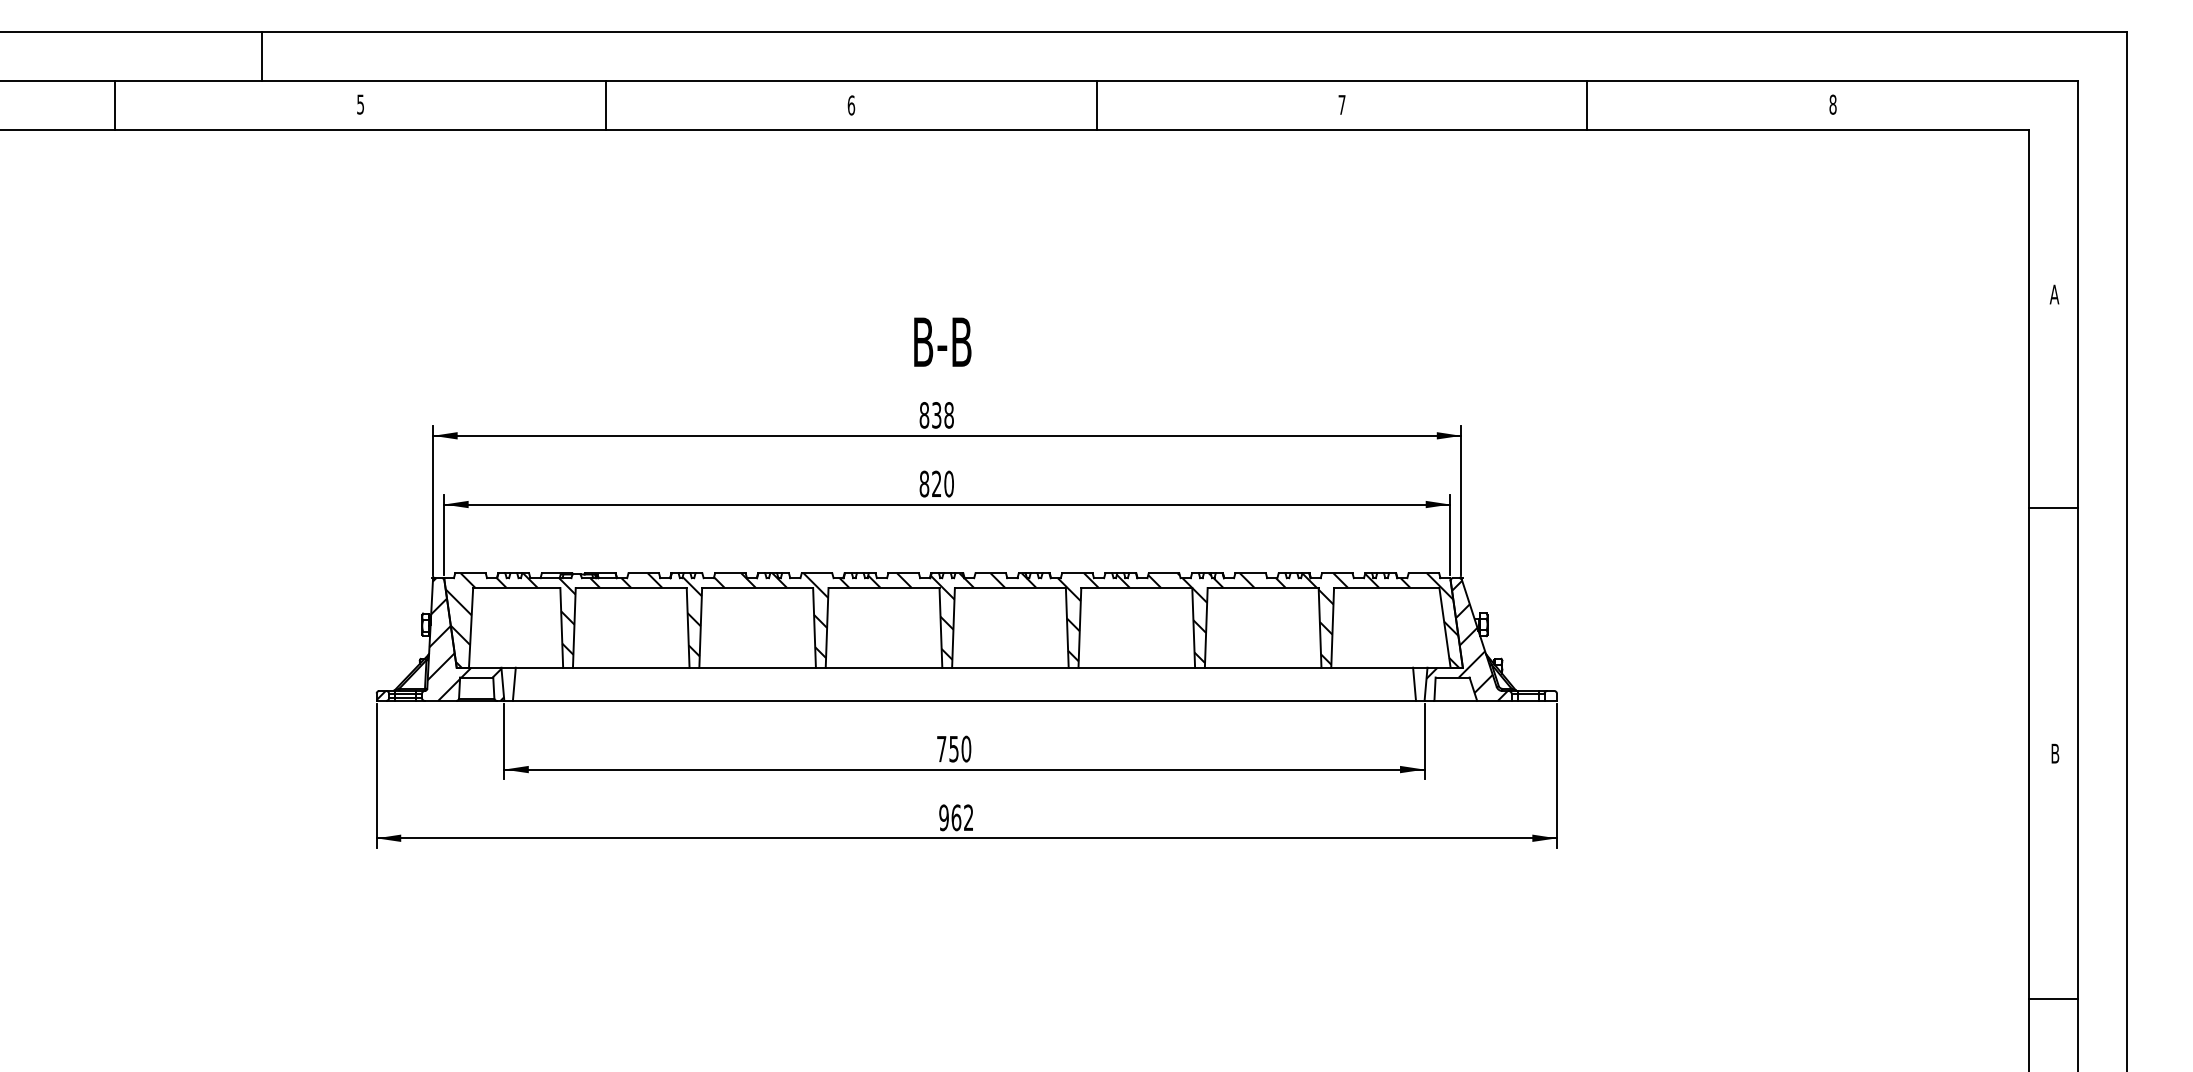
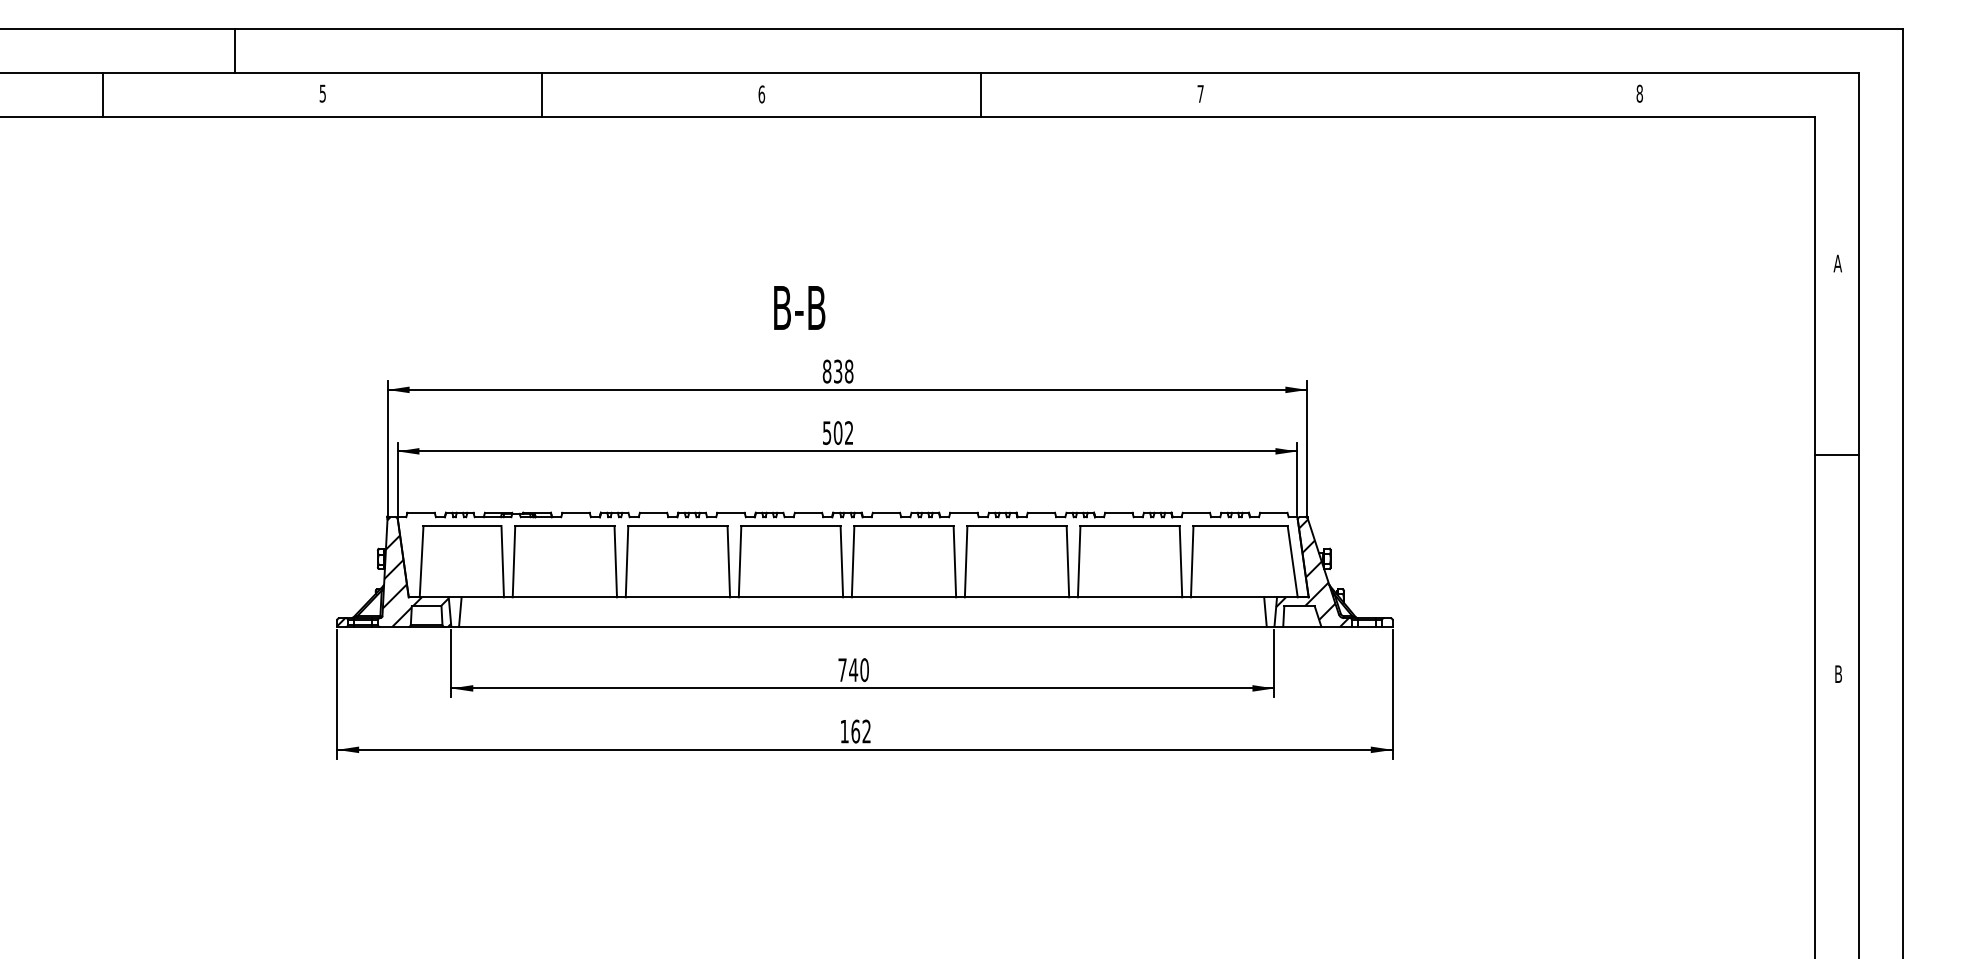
line: (1587, 105) -> (1420, 94), removed
text: (942, 341) -> (799, 307), moved
text: (936, 483) -> (837, 432), 820 -> 502
hatch: (952, 620) -> (852, 555), removed
text: (953, 749) -> (853, 670), 750 -> 740
text: (943, 817) -> (844, 731), 962 -> 162
line: (2053, 999) -> (1836, 894), removed

